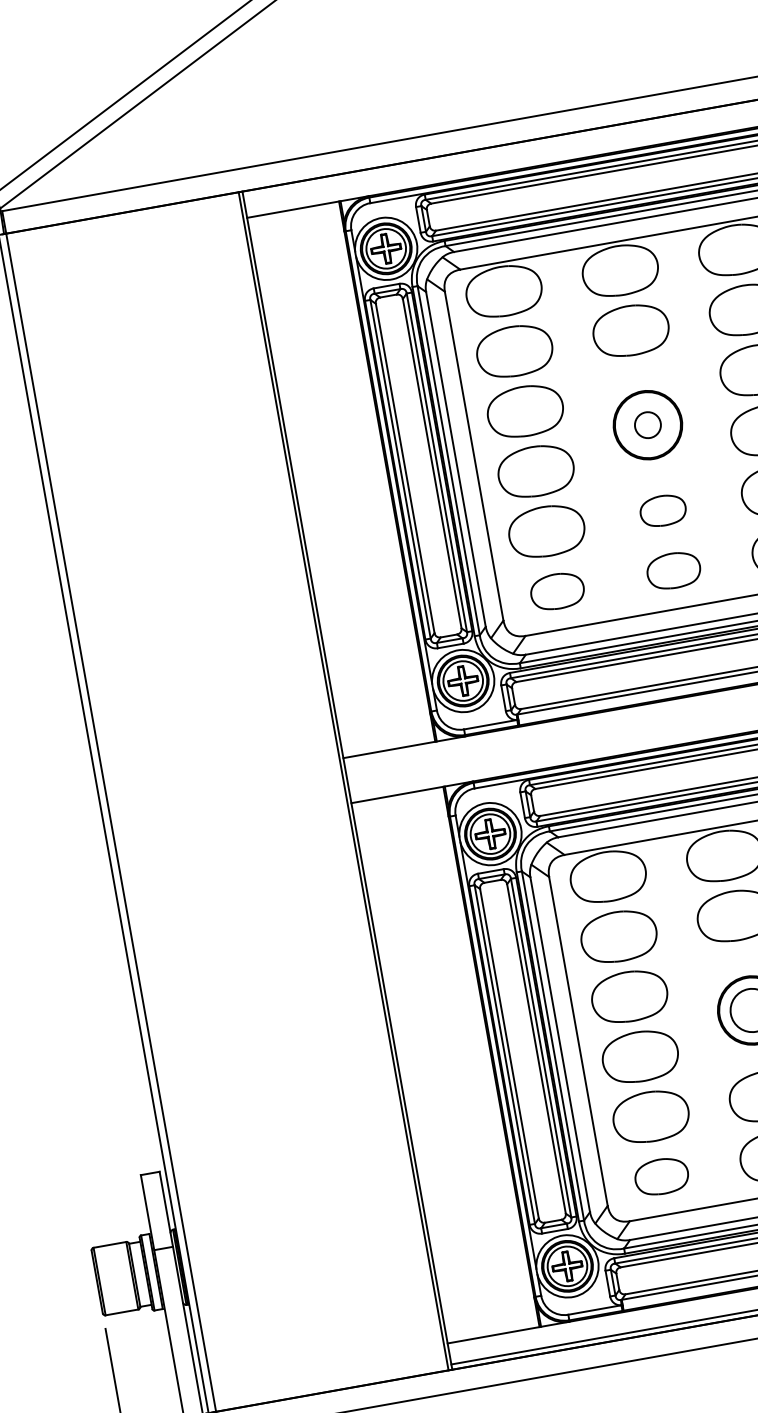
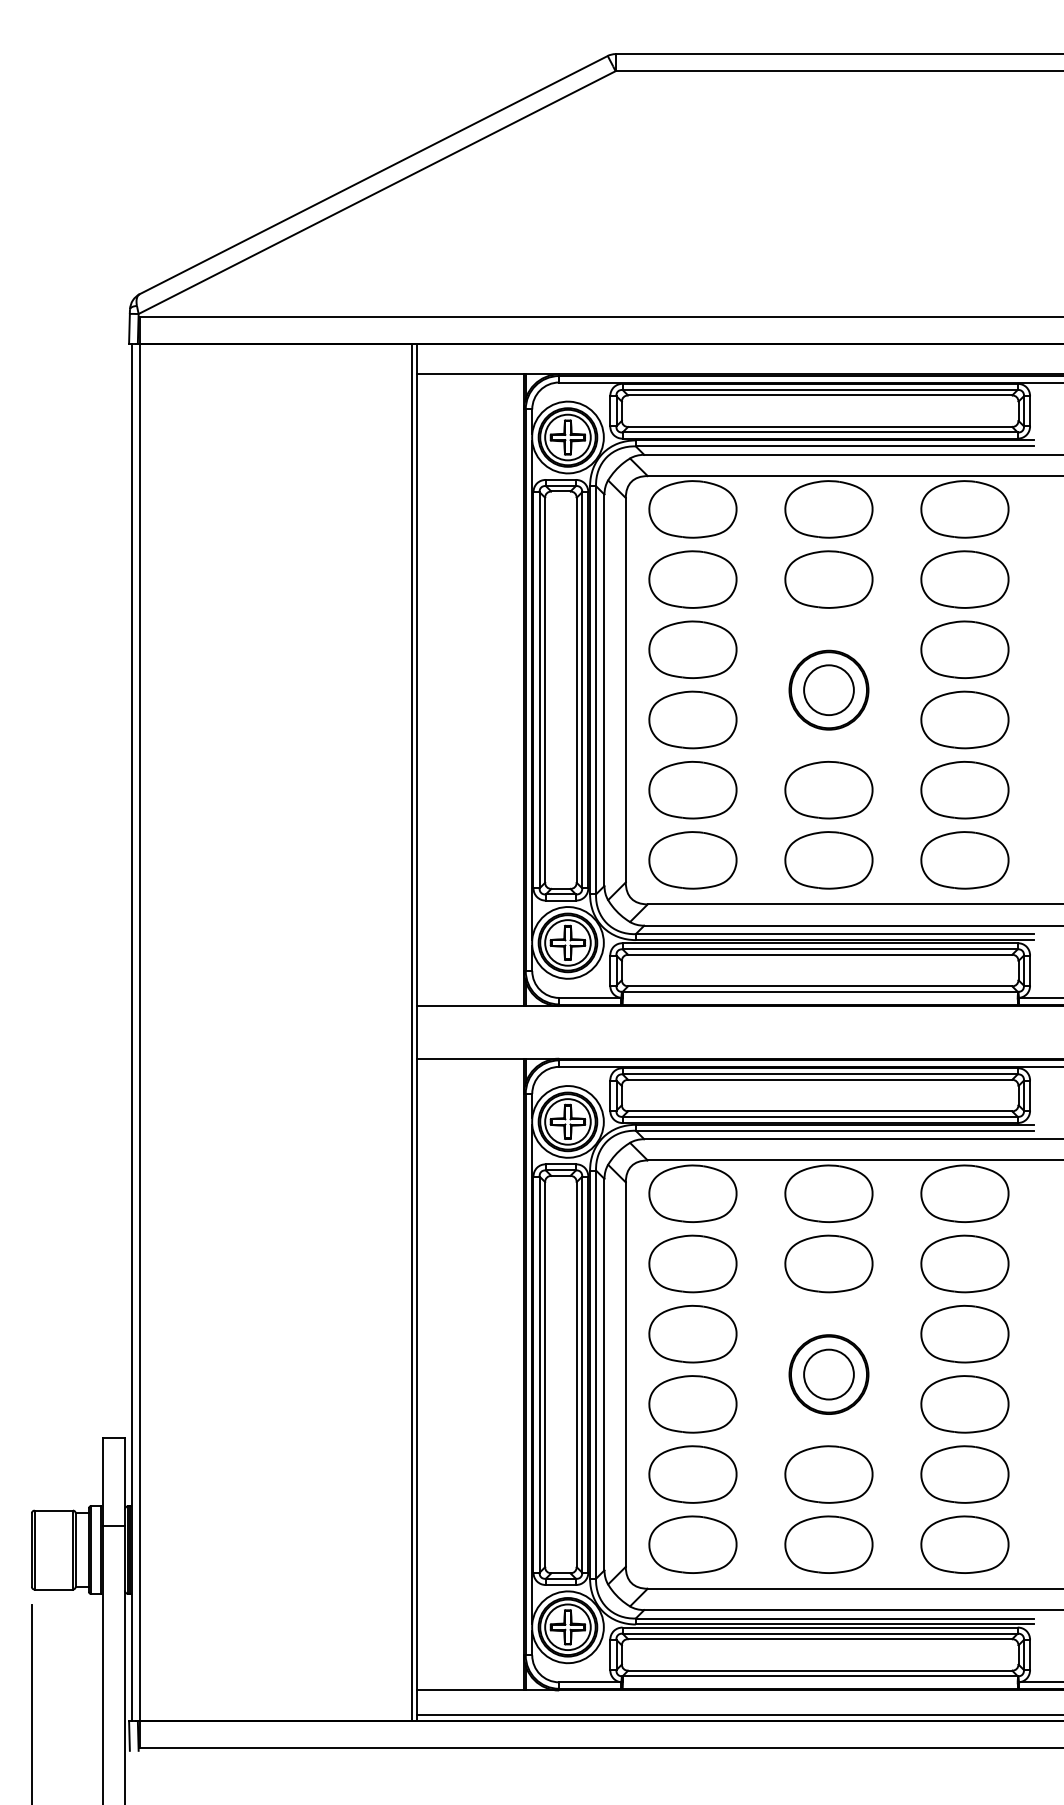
circle: (647, 425) -> (828, 690), size x1.67
part: (662, 511) -> (828, 790), size x1.67
part: (673, 570) -> (828, 860), size x1.43
part: (557, 591) -> (692, 860), size x1.43
part: (661, 1176) -> (692, 1544), size x1.43

